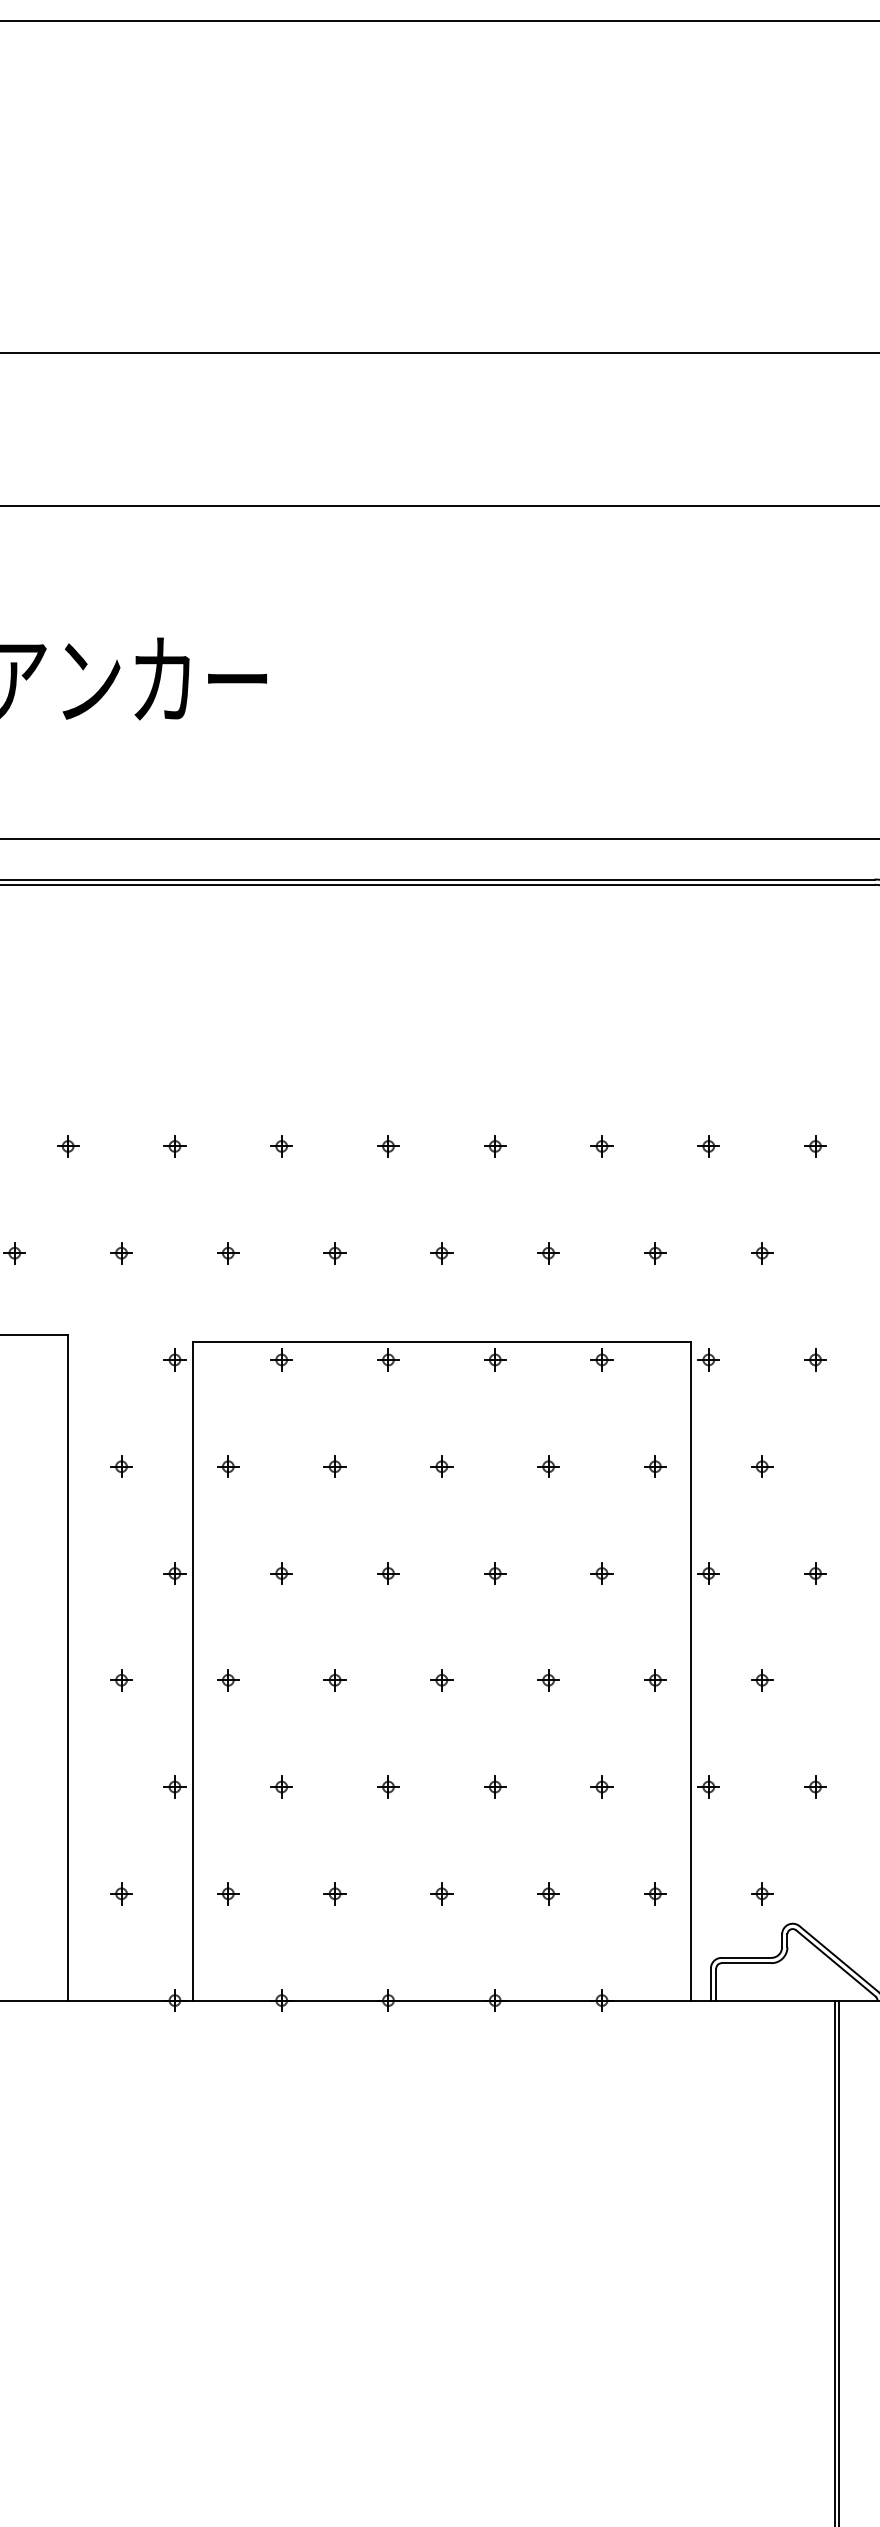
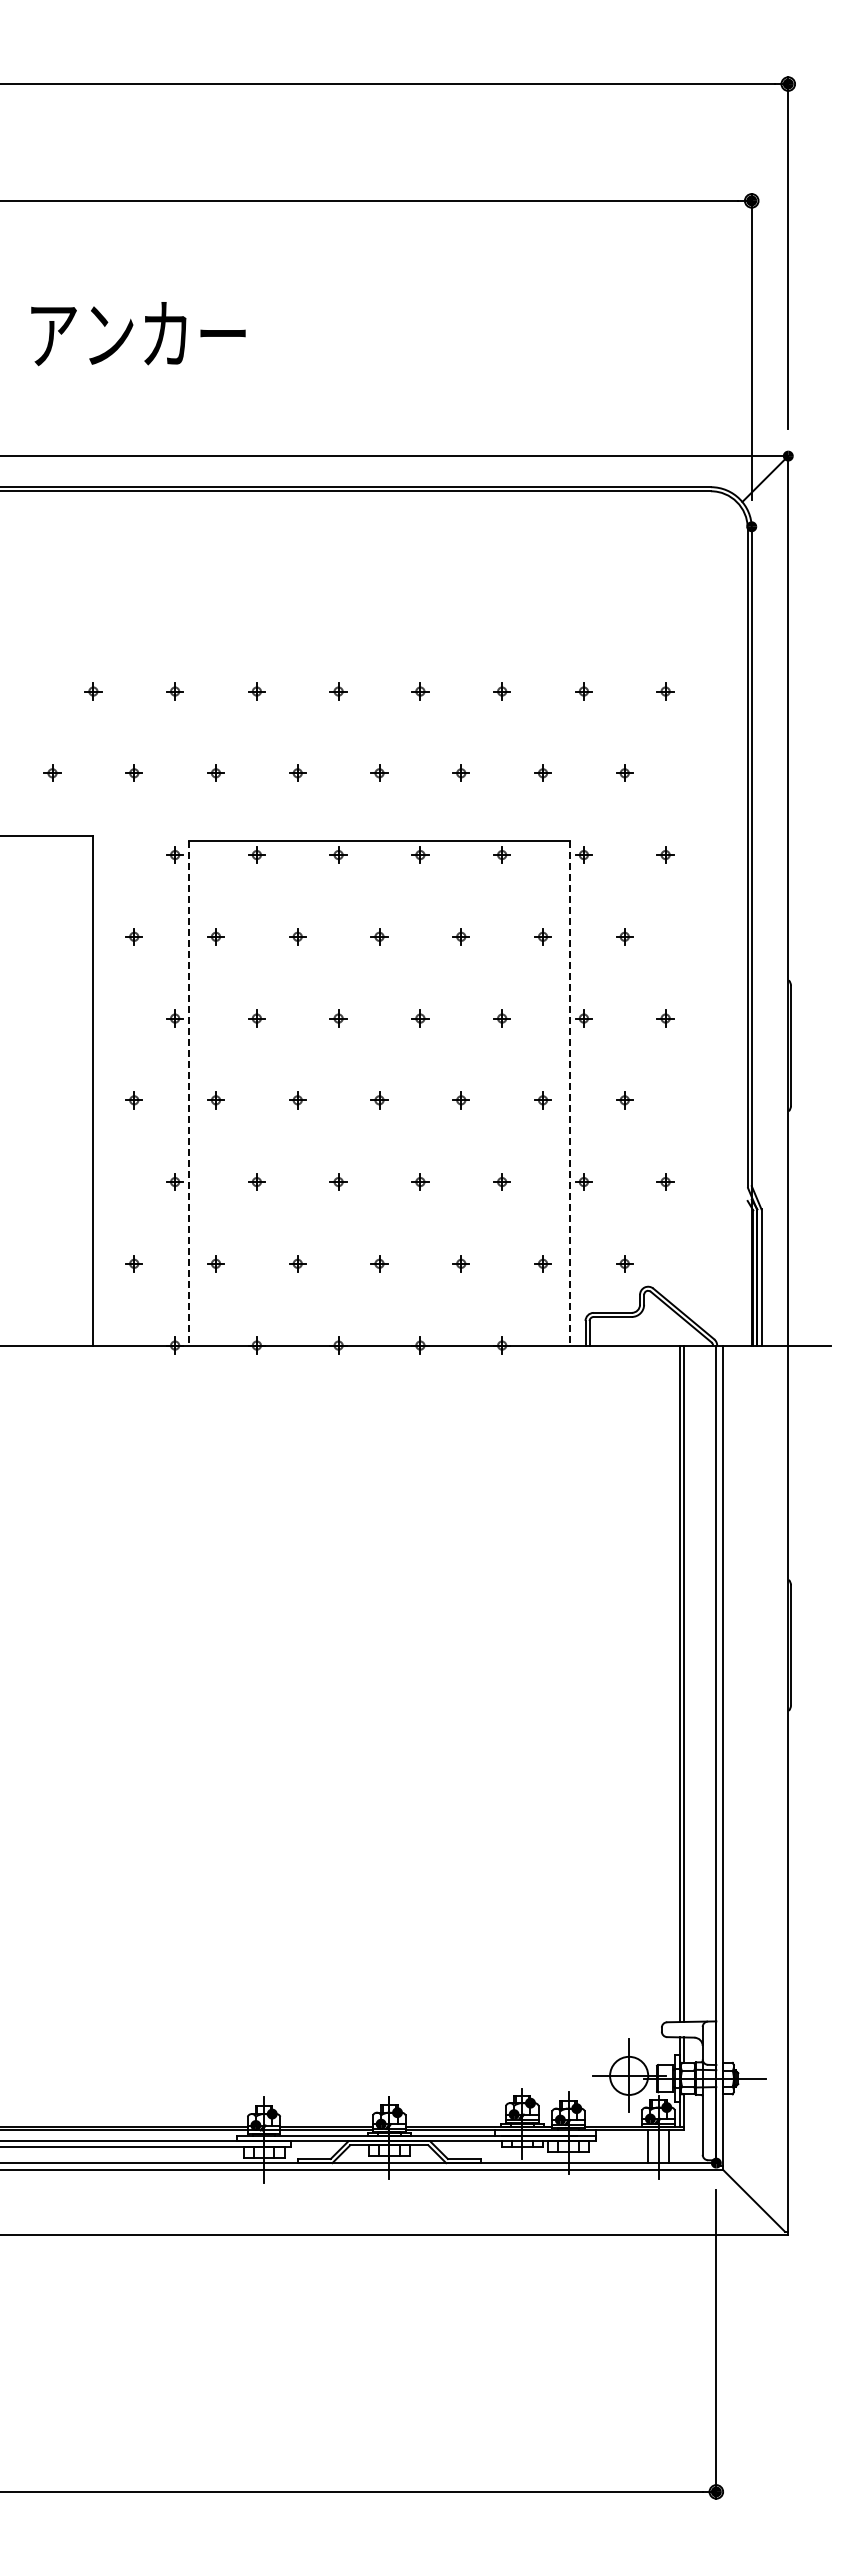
line: (192, 1672) -> (188, 1094), solid -> dashed
line: (691, 1672) -> (570, 1094), solid -> dashed

